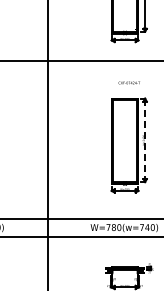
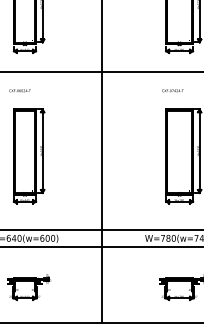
text: (128, 82) -> (172, 90), moved
line: (144, 140) -> (199, 151), dashed -> solid

